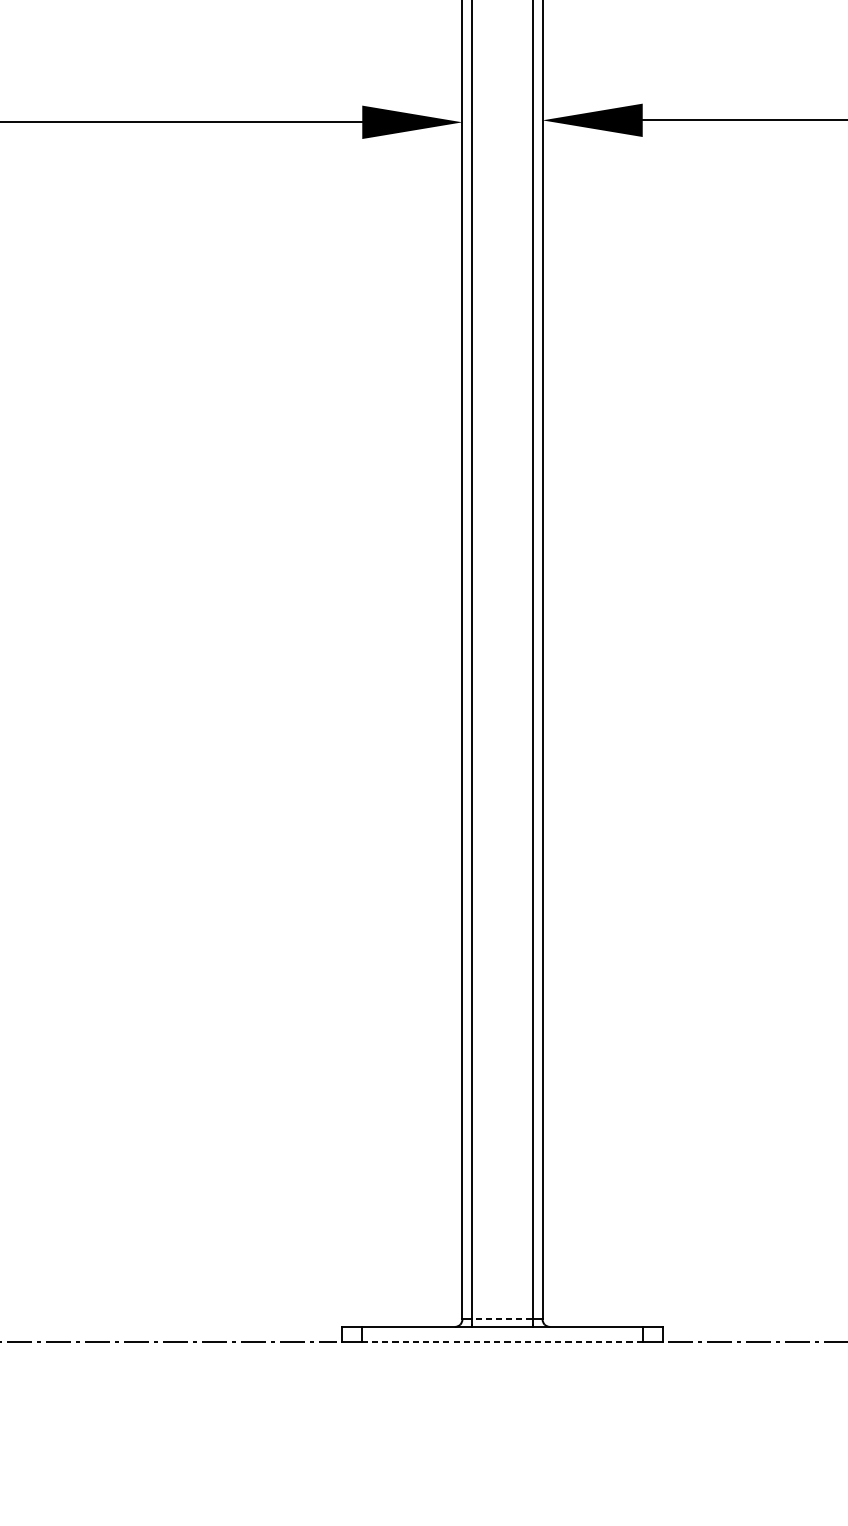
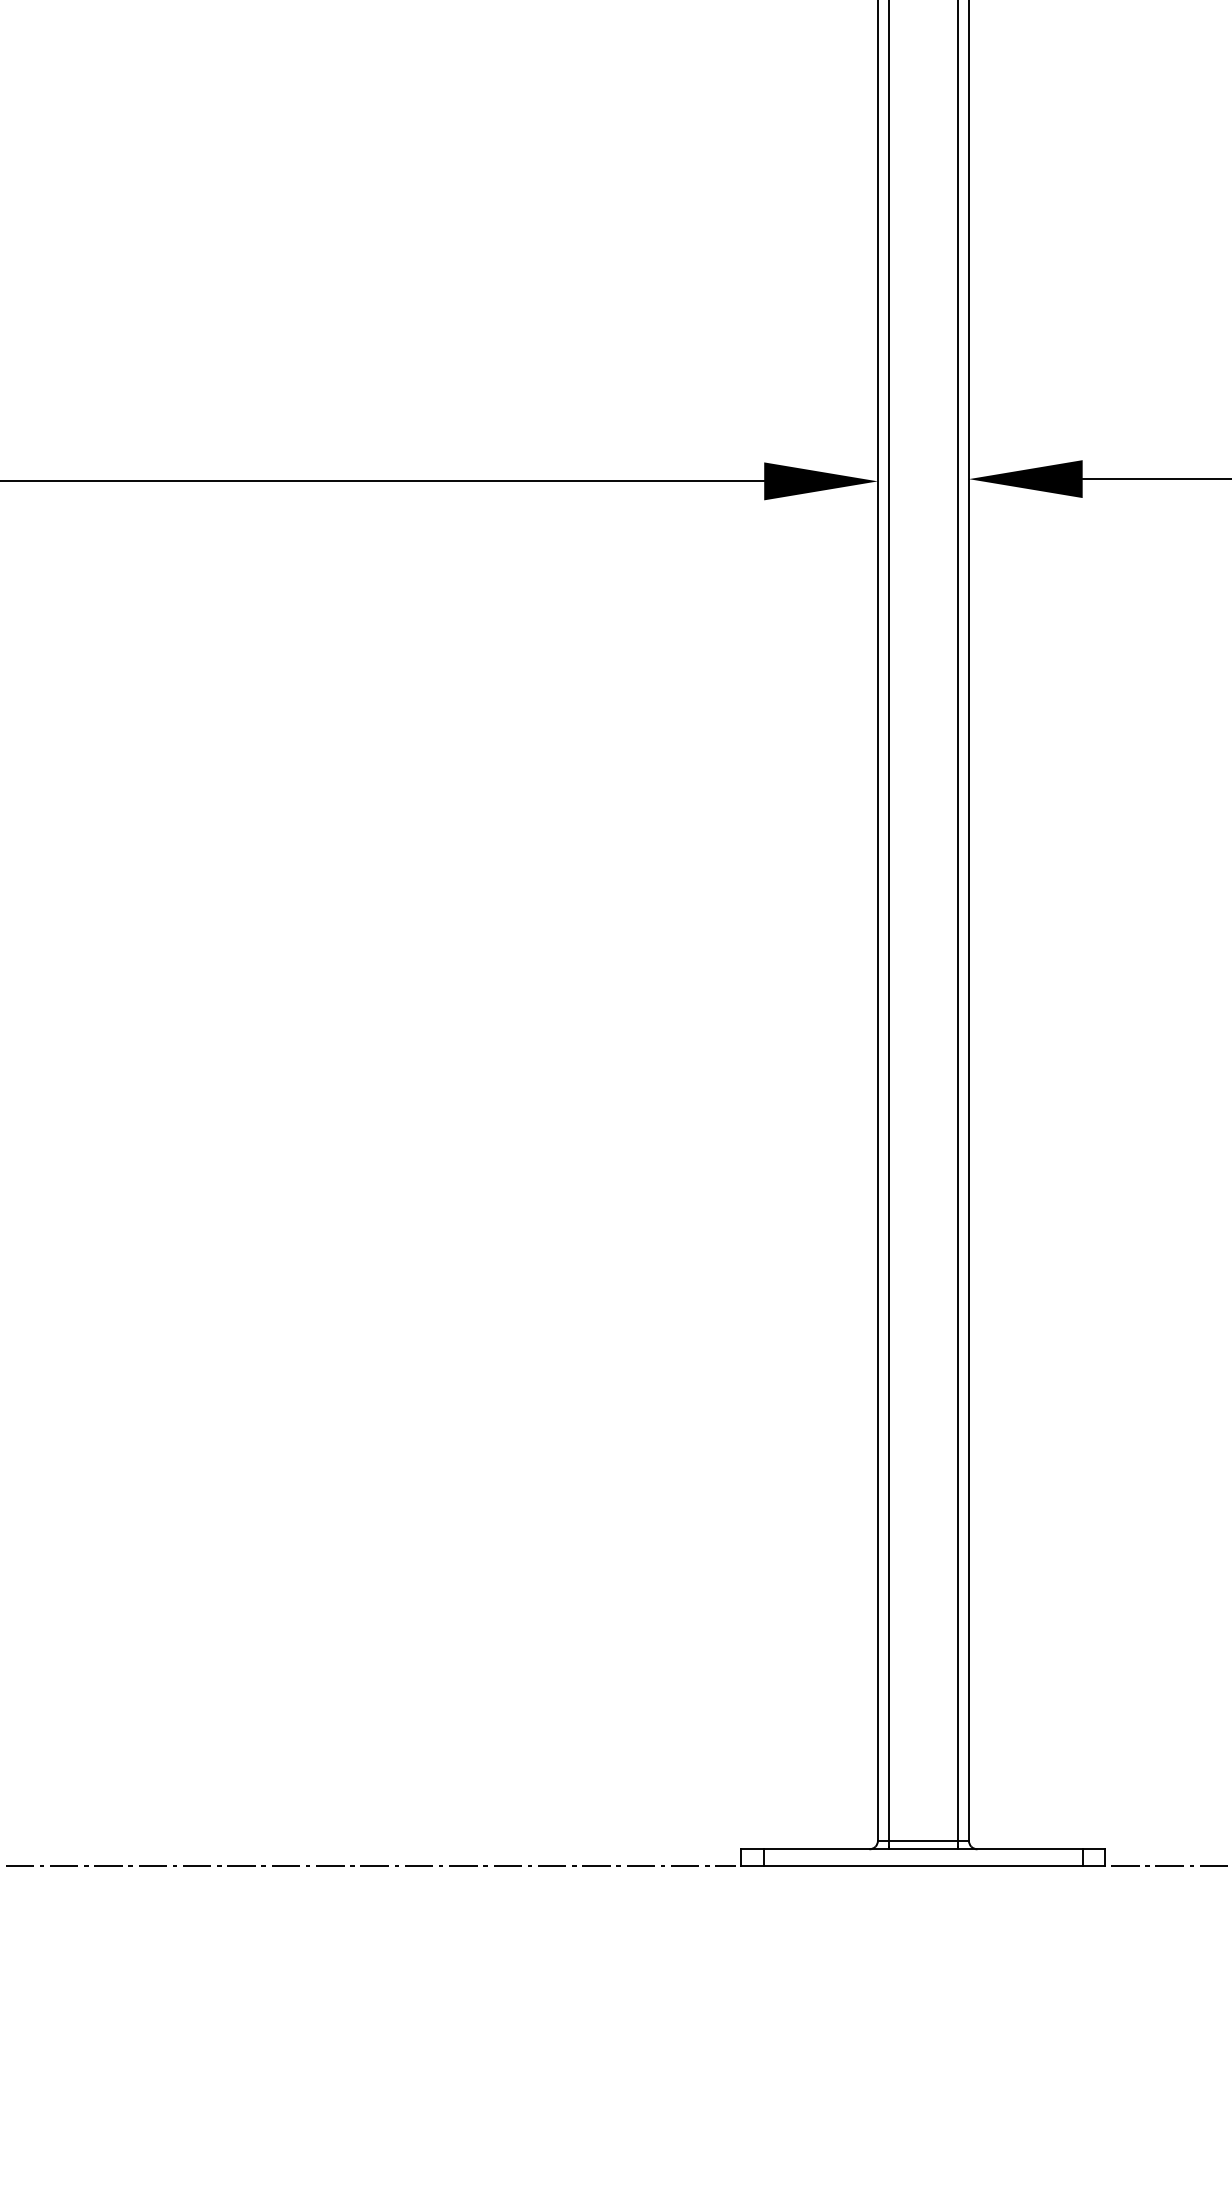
line: (501, 1319) -> (922, 1840), dashed -> solid
line: (501, 1342) -> (922, 1866), dashed -> solid

